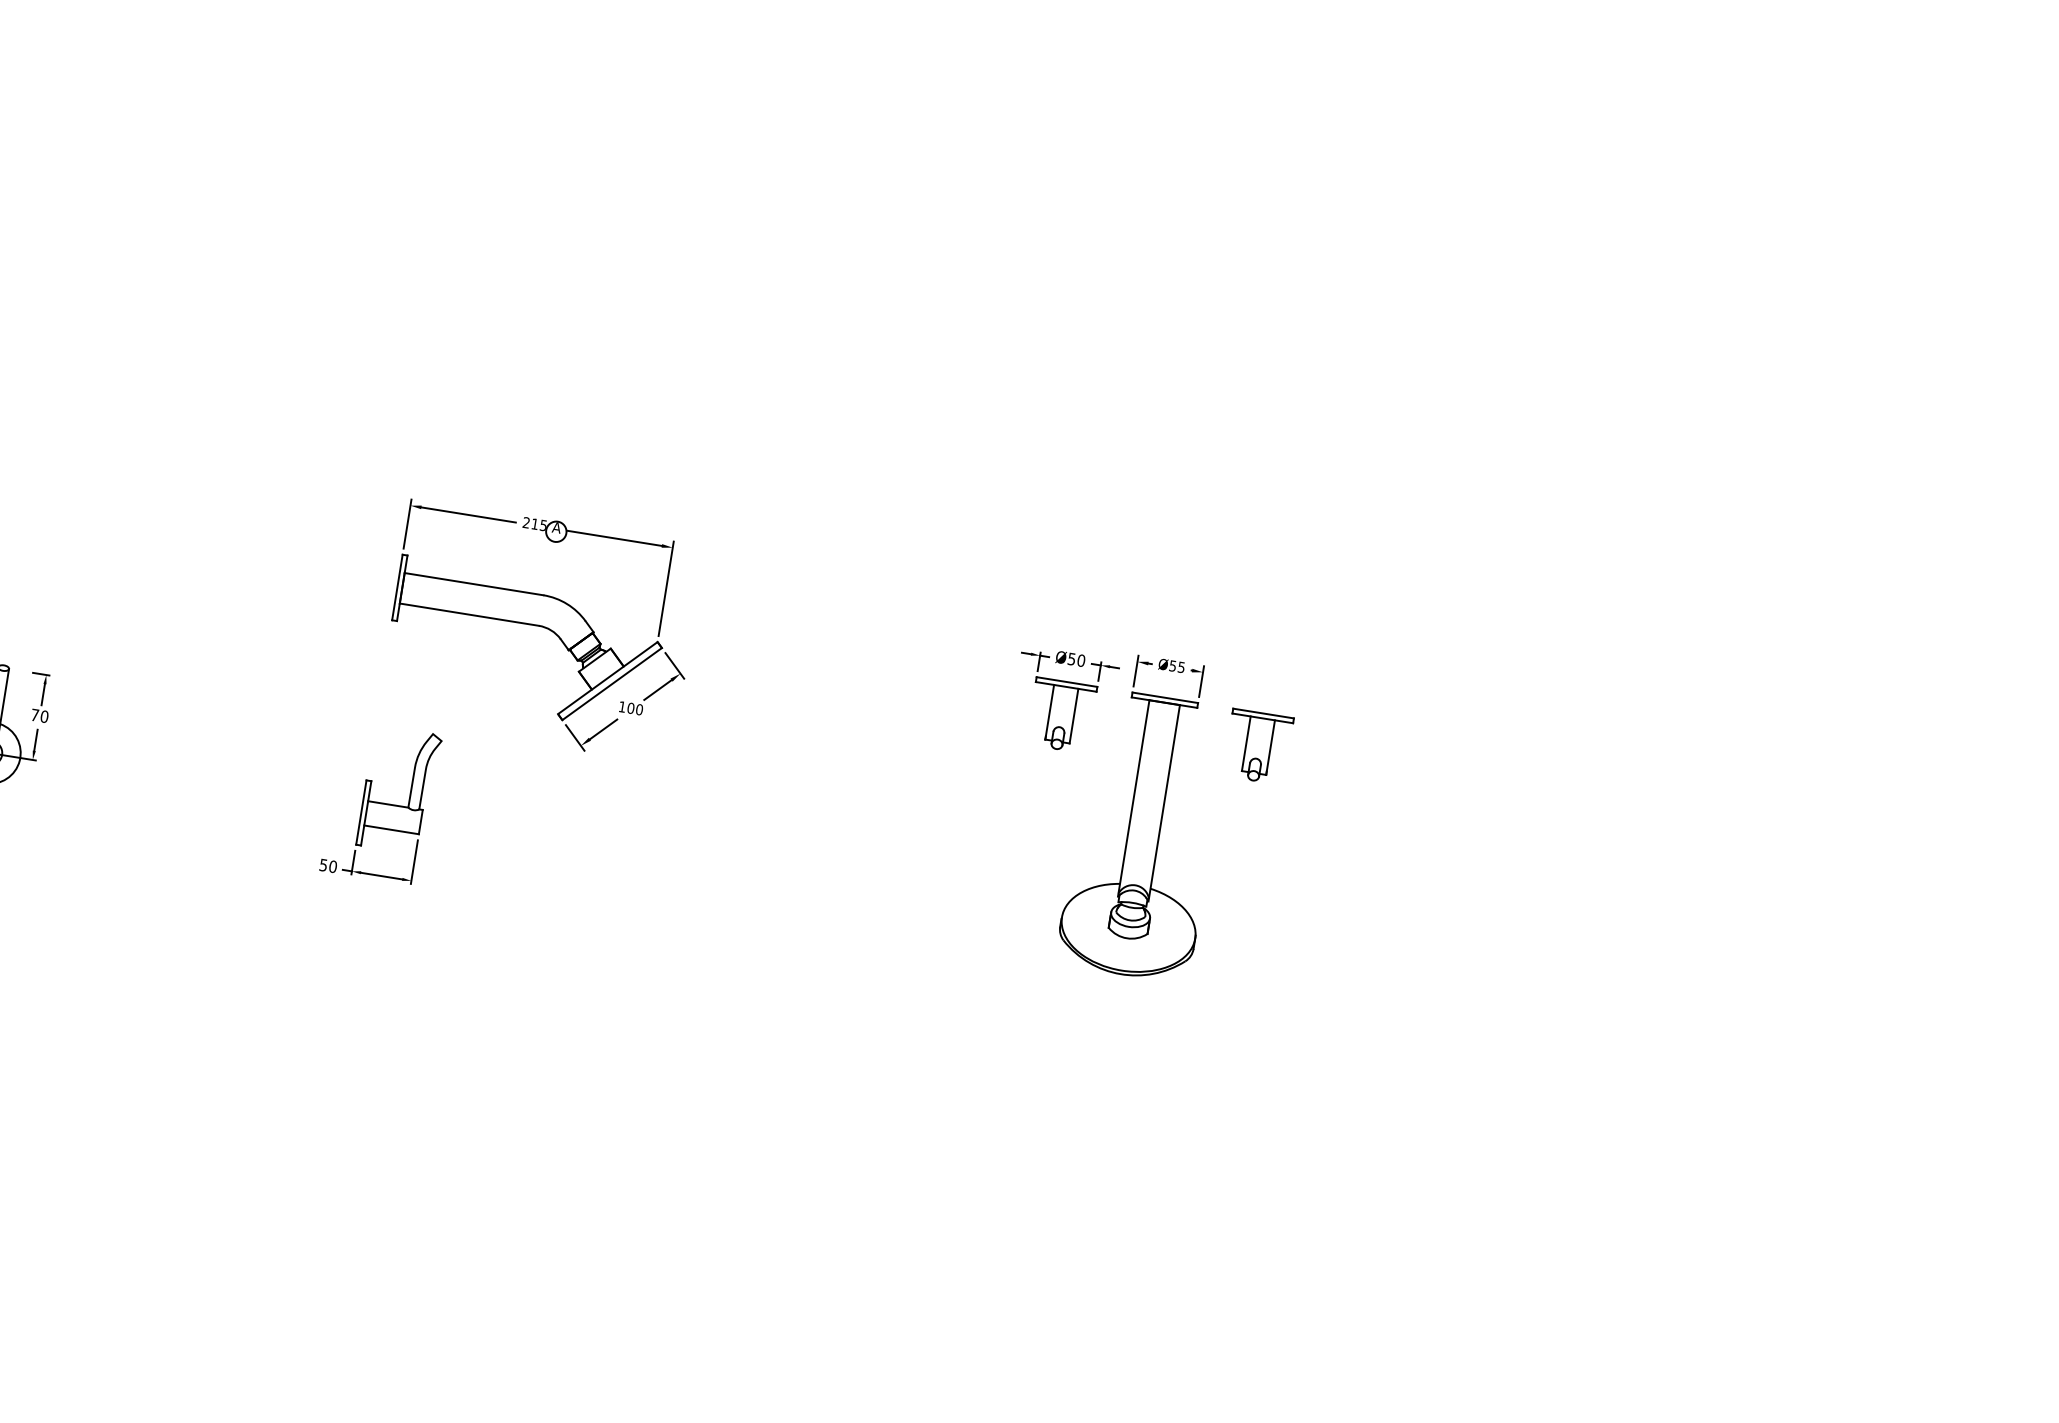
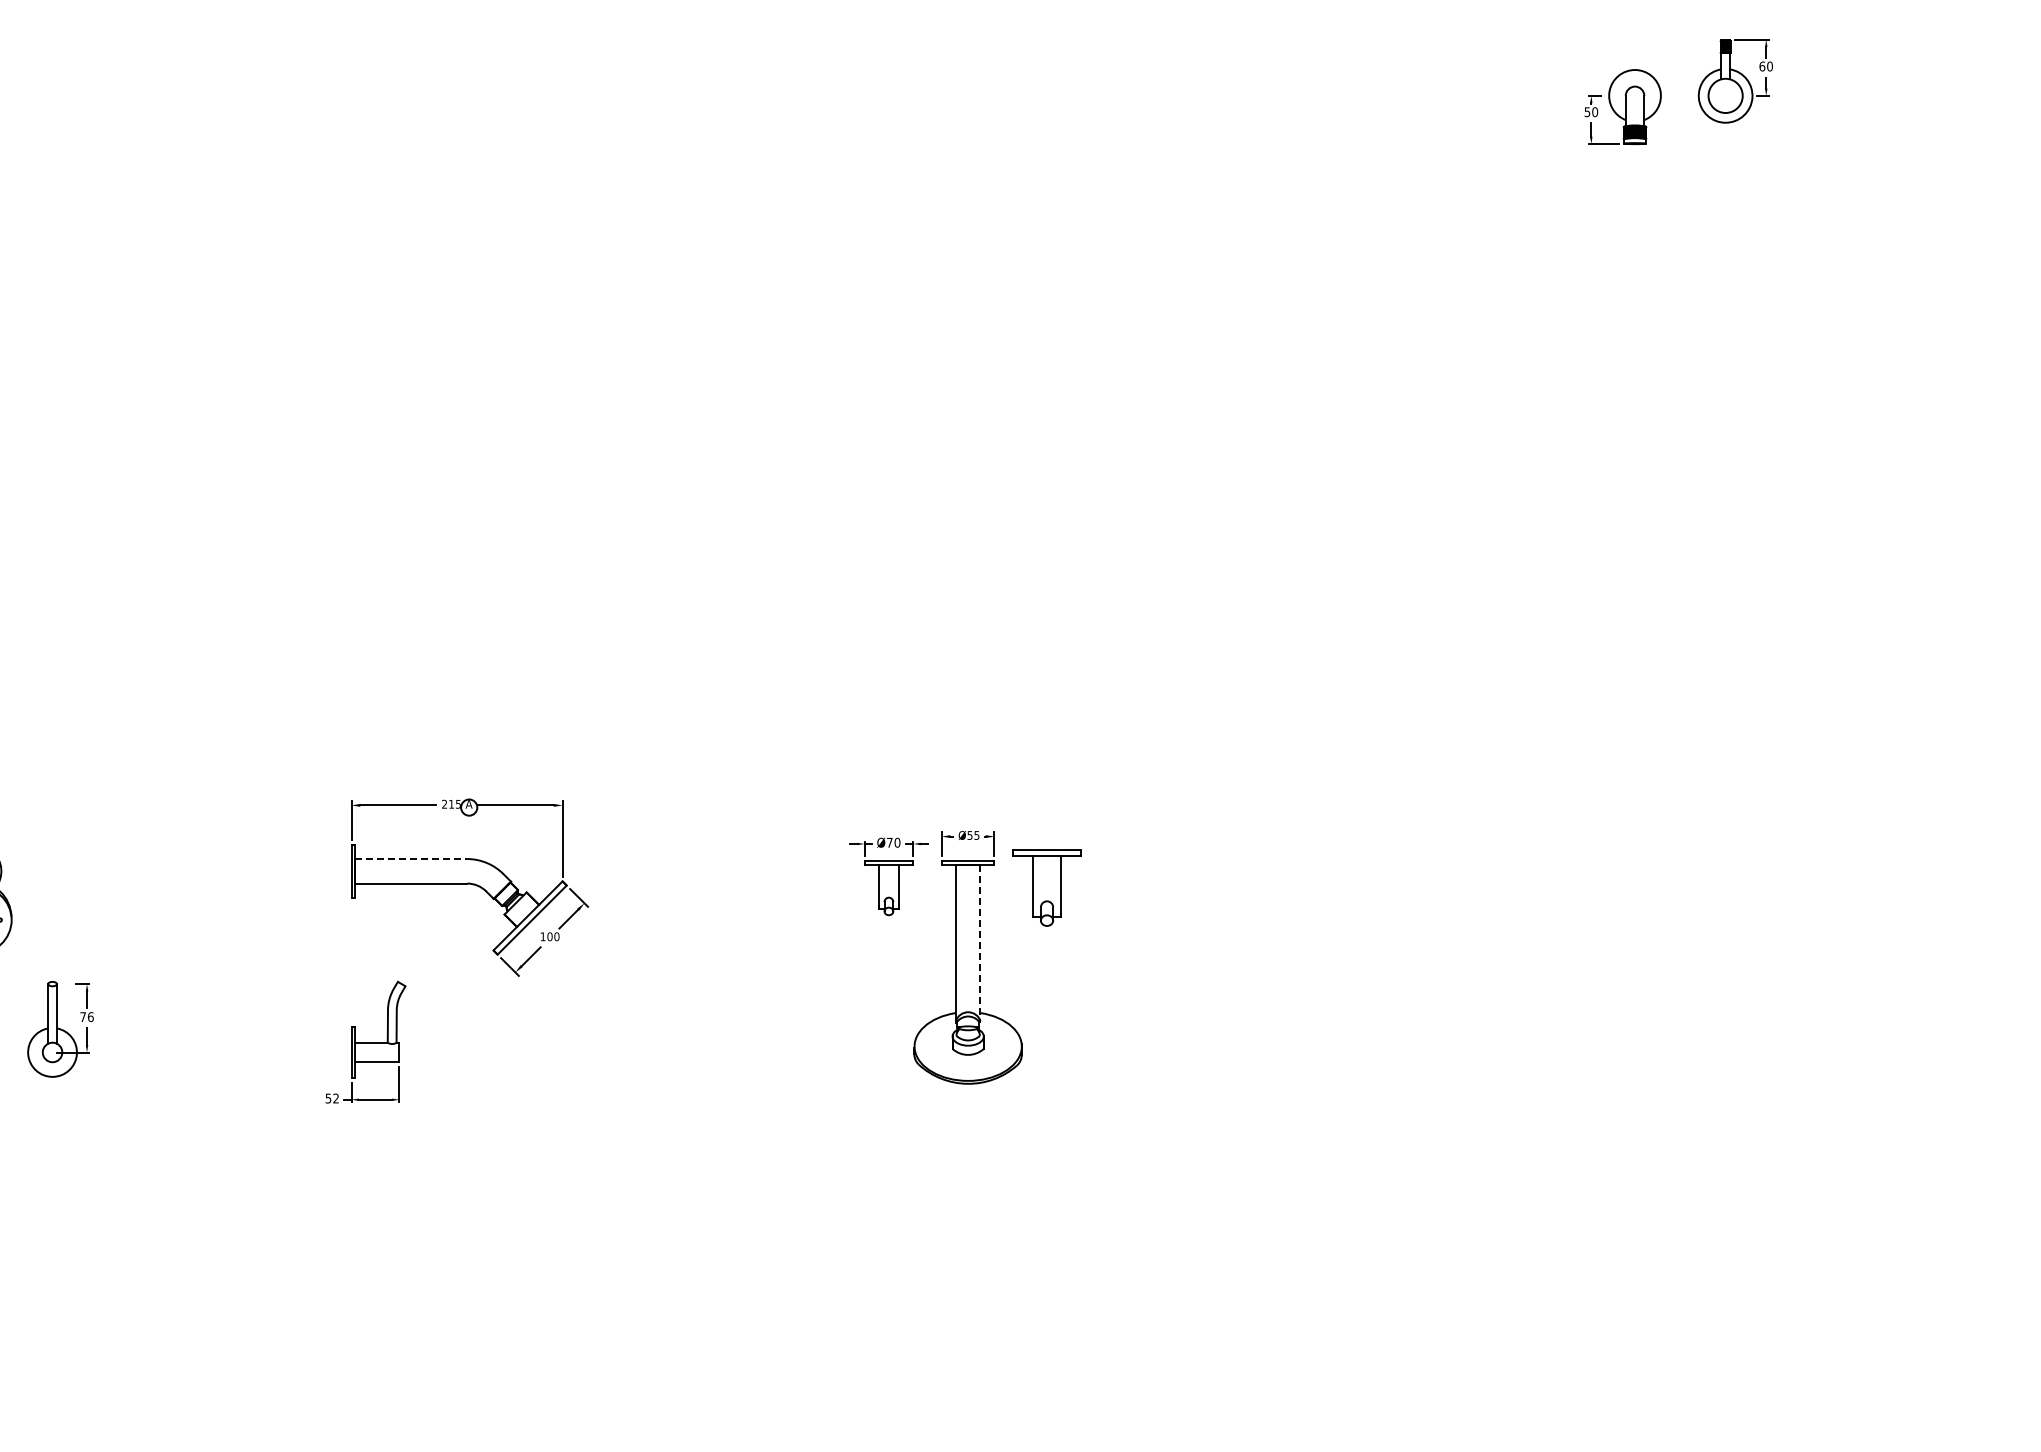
line: (474, 584) -> (411, 859), solid -> dashed
text: (1071, 658) -> (889, 842), Ø50 -> Ø70
text: (44, 715) -> (90, 1016), 70 -> 76
part: (1258, 747) -> (1047, 888), size x1.4
line: (1164, 803) -> (980, 944), solid -> dashed
text: (333, 866) -> (336, 1098), 50 -> 52

